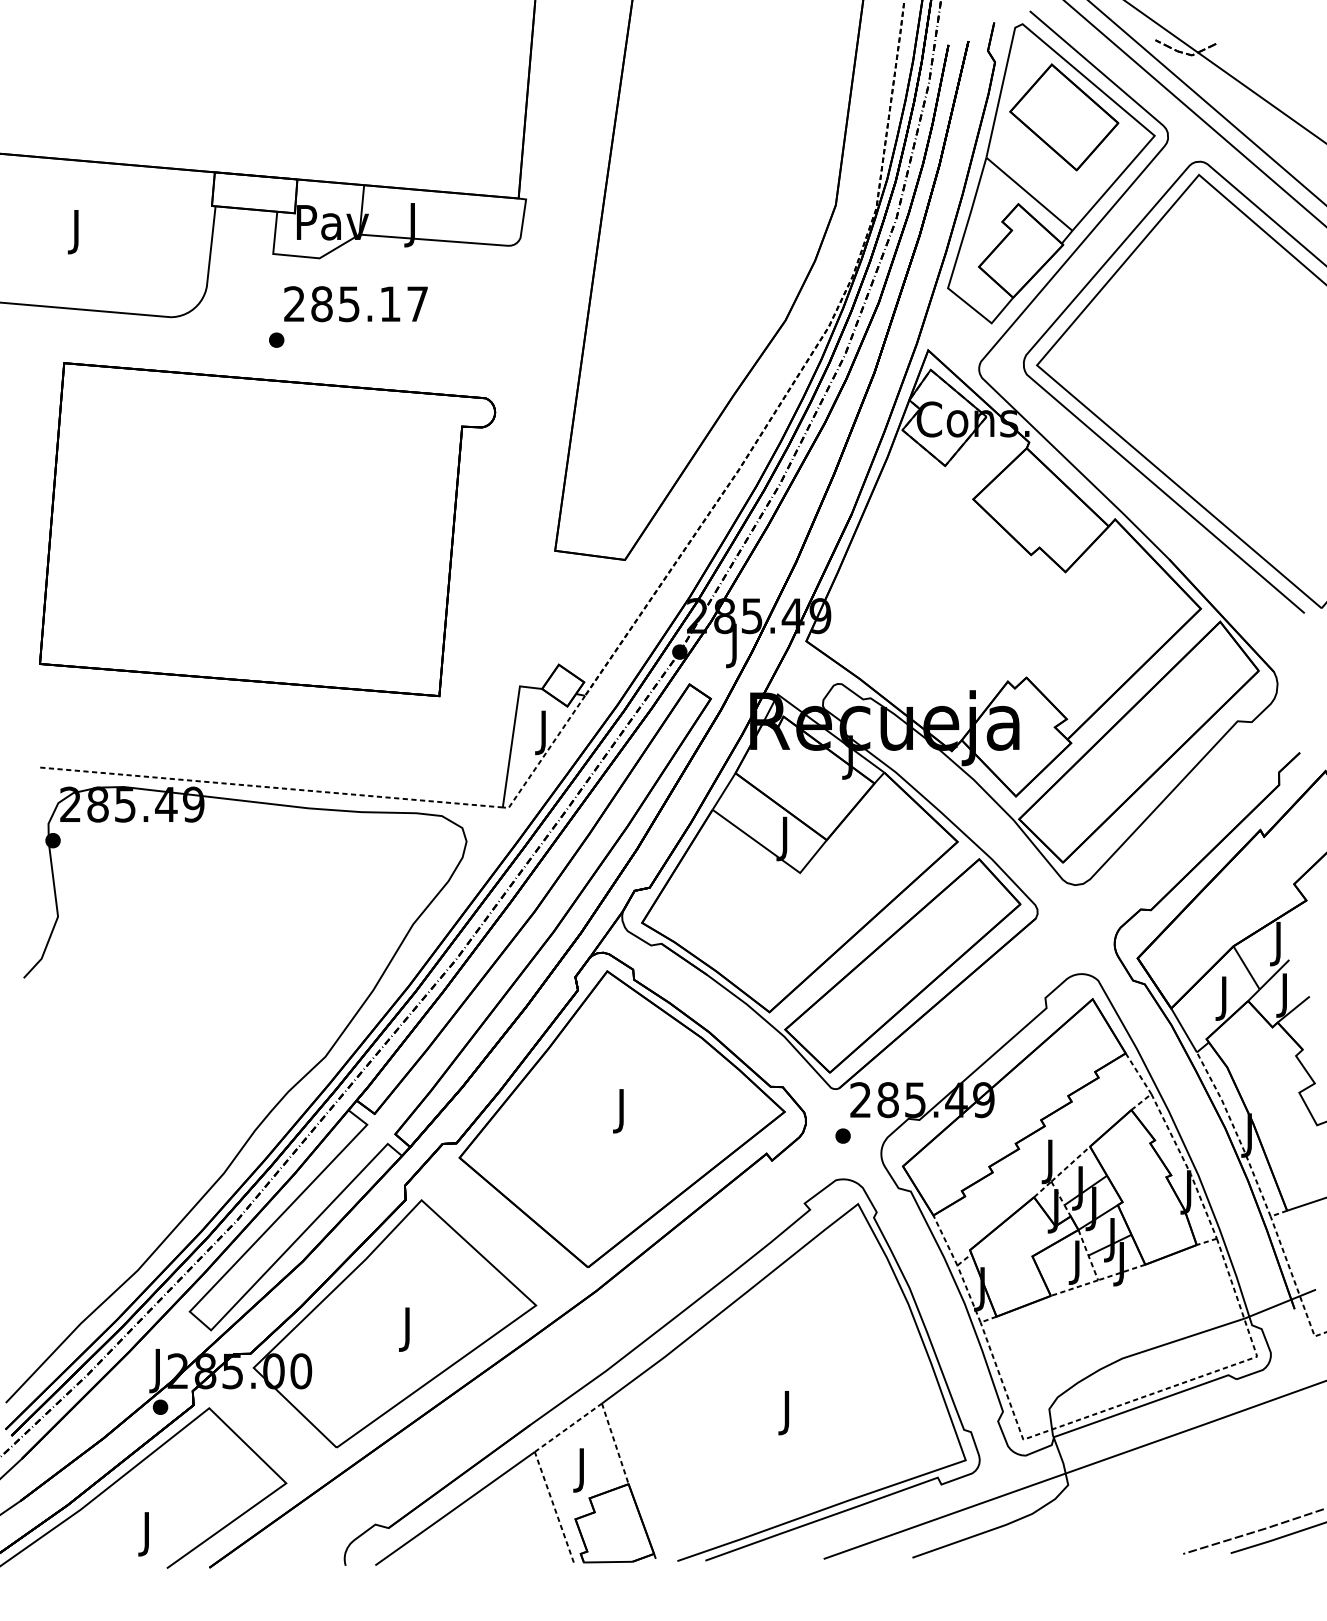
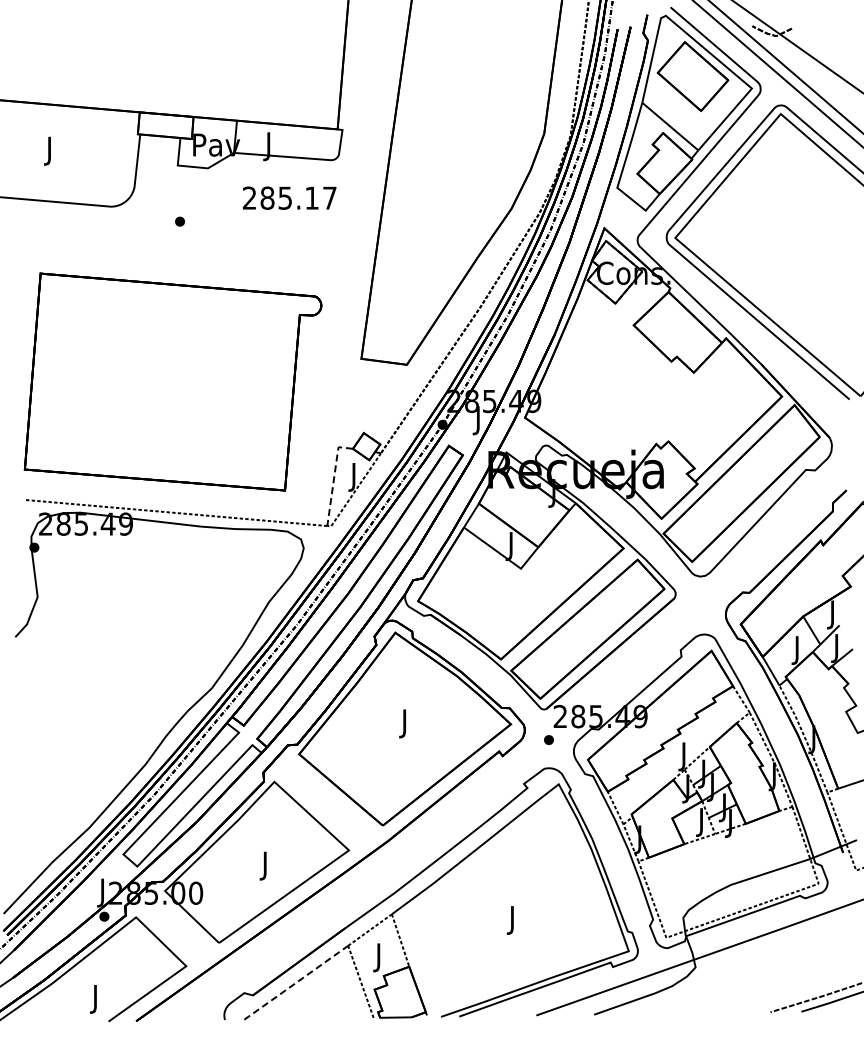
text: (355, 303) -> (289, 197), moved
part: (266, 528) -> (172, 381), moved
line: (513, 734) -> (334, 478), solid -> dashed
line: (455, 1508) -> (296, 982), solid -> dashed

